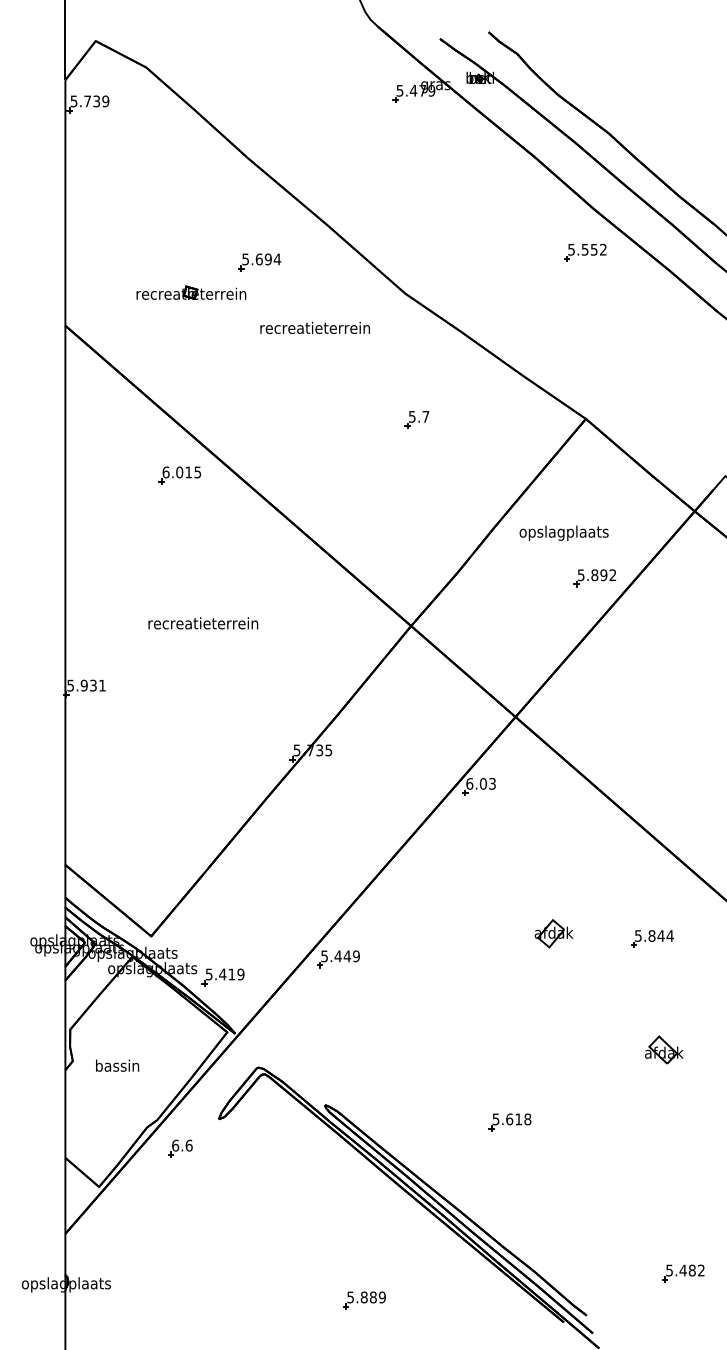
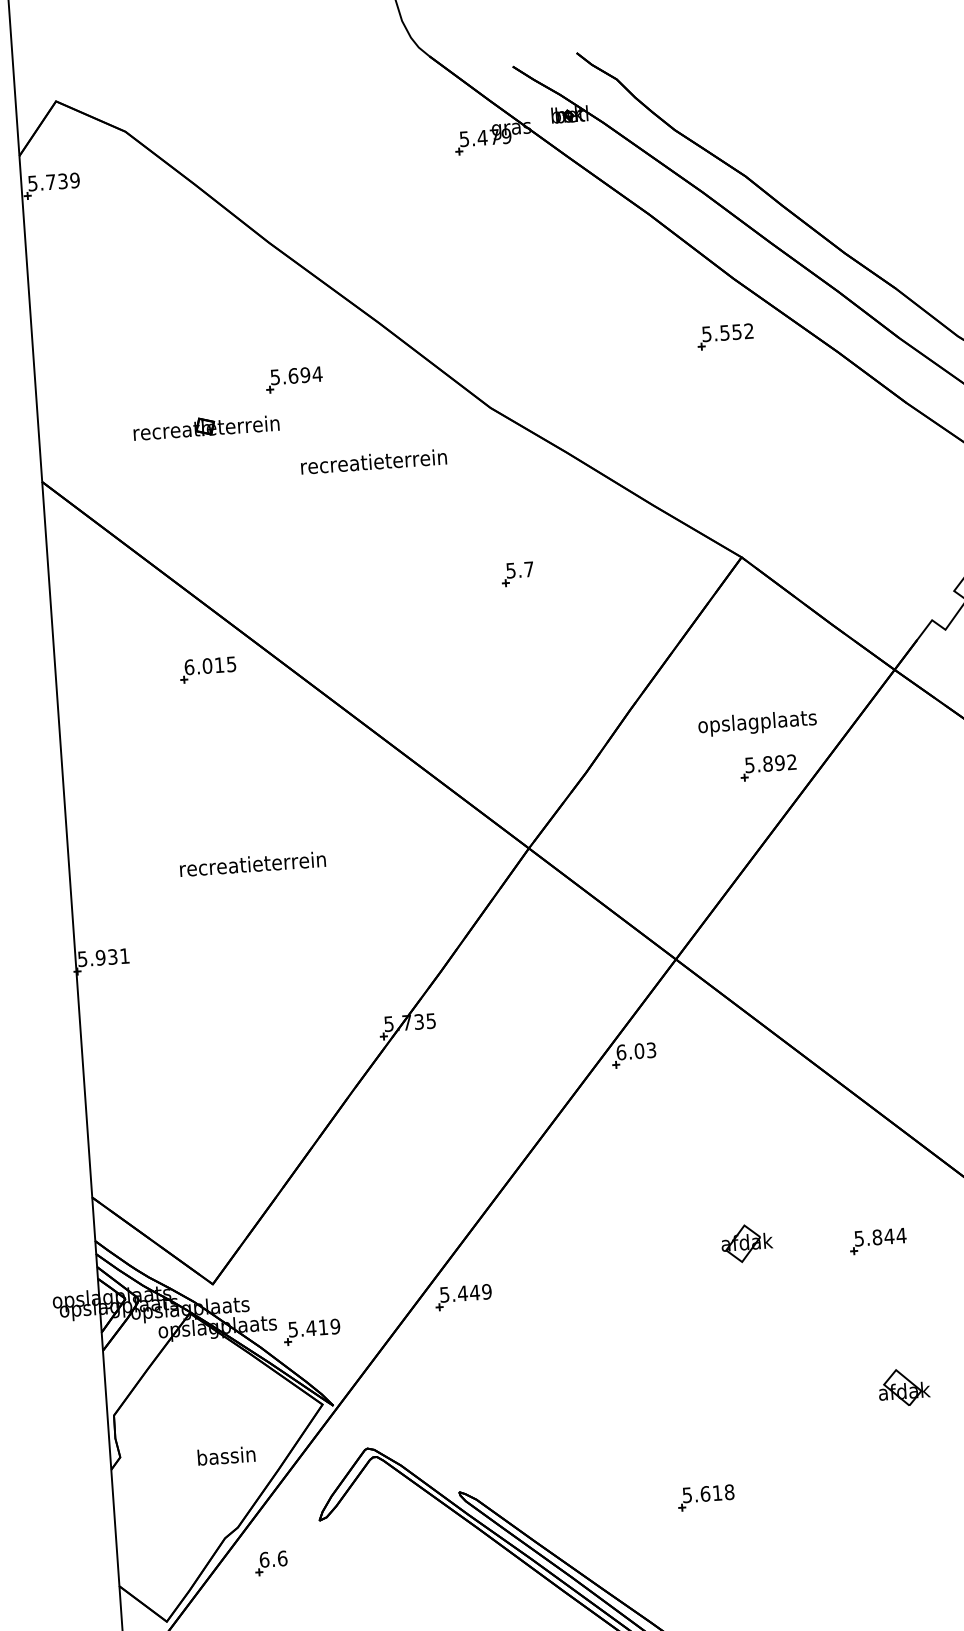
text: (563, 532) -> (756, 722), moved
text: (117, 1065) -> (226, 1455), moved

